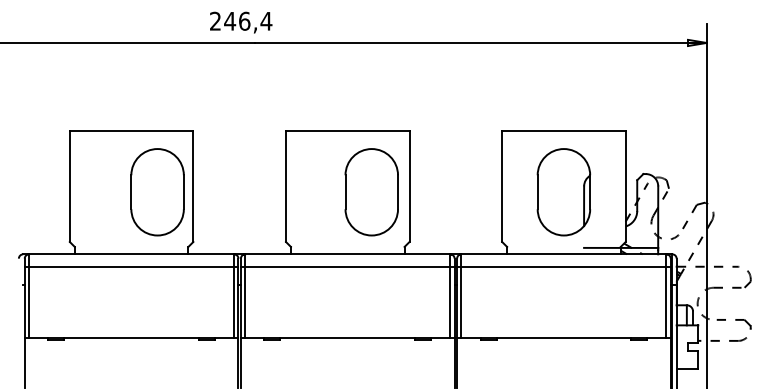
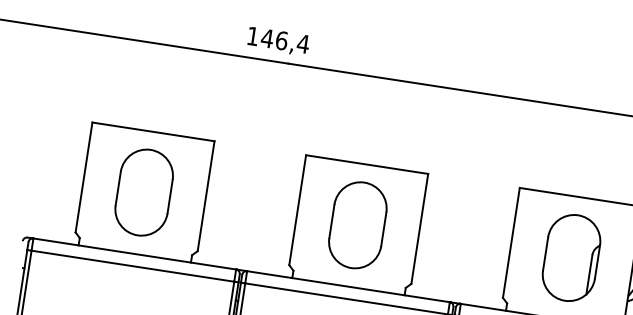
text: (215, 20) -> (253, 35), 246,4 -> 146,4
part: (157, 192) -> (144, 192), moved
part: (371, 192) -> (357, 225), moved

